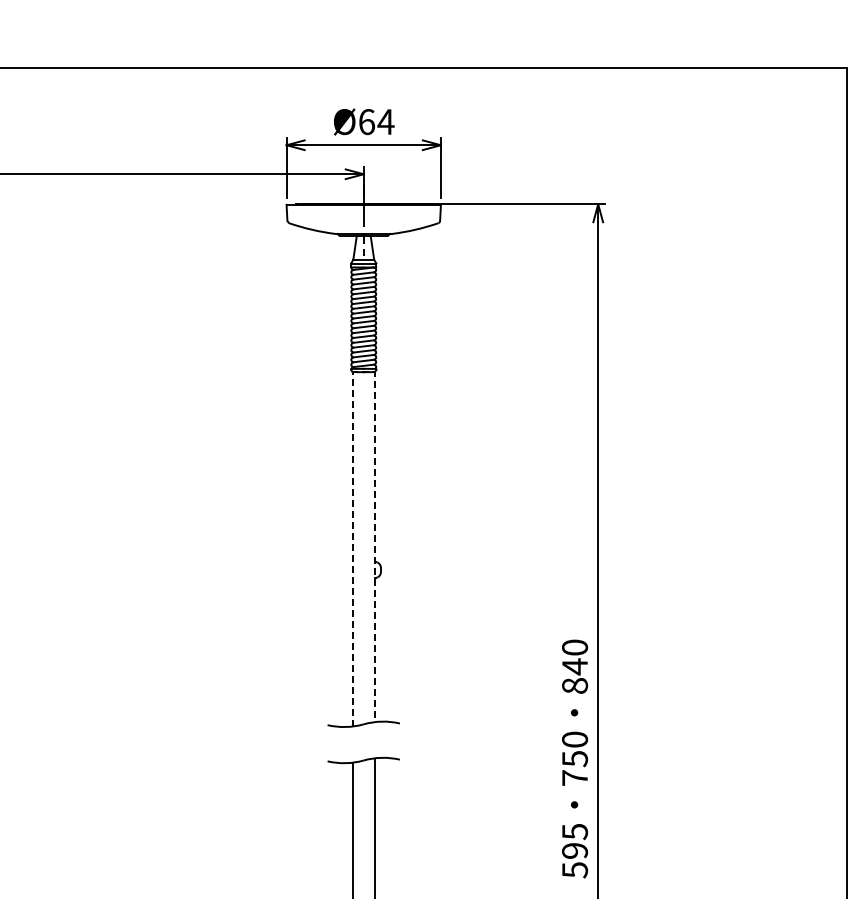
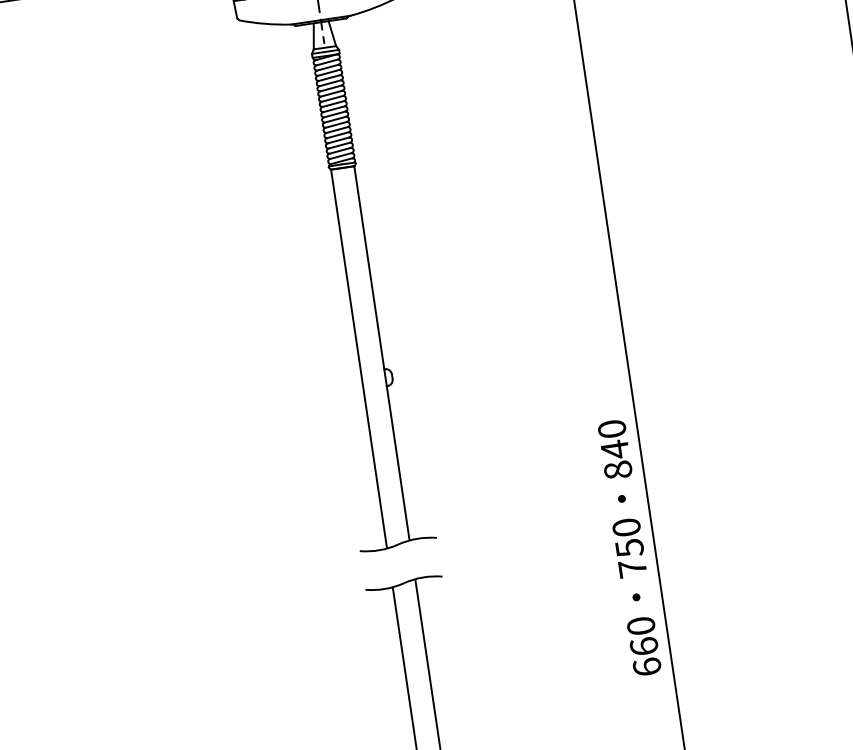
line: (361, 372) -> (340, 168), dashed -> solid
text: (575, 850) -> (644, 646), 595 -> 660

